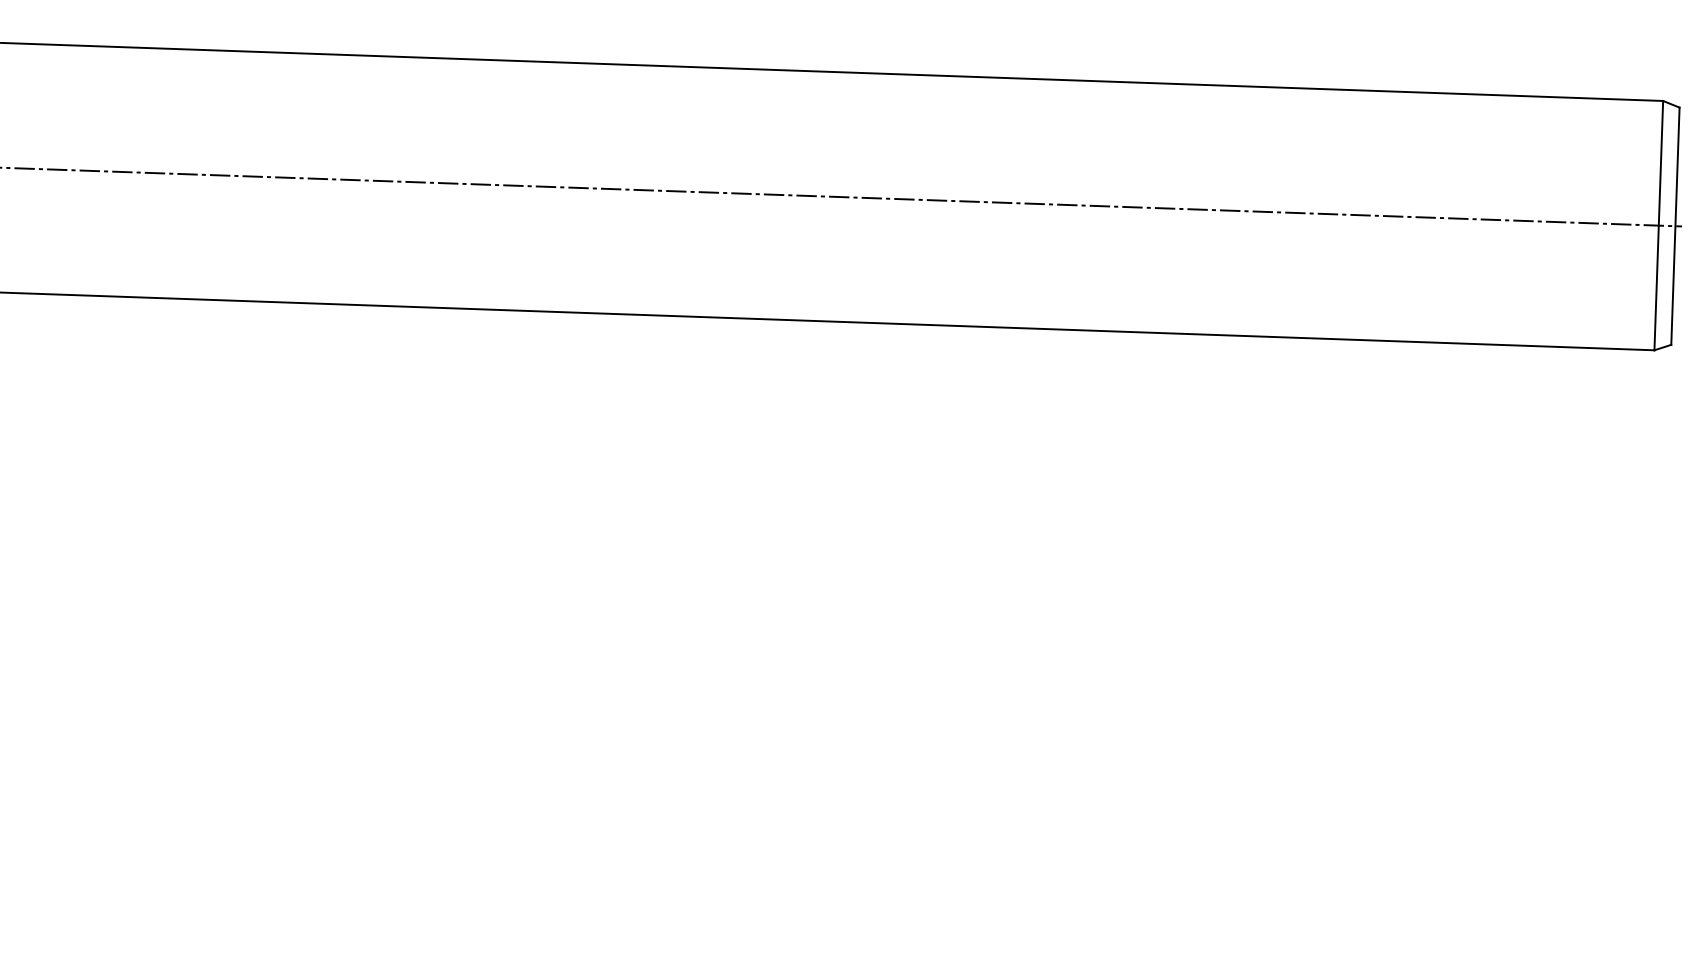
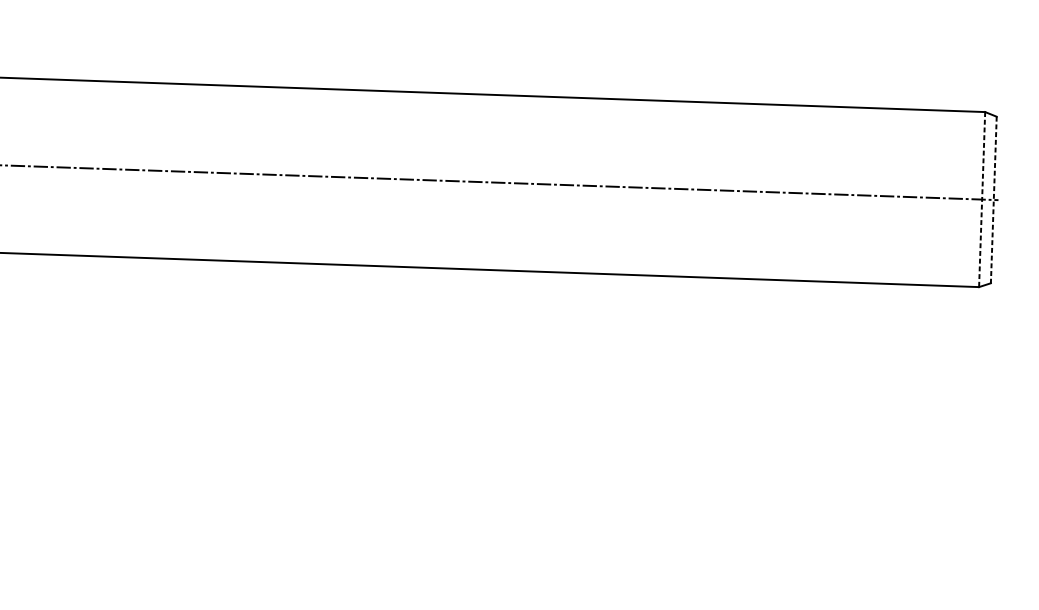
line: (1658, 225) -> (981, 199), solid -> dashed
line: (1675, 226) -> (993, 200), solid -> dashed

